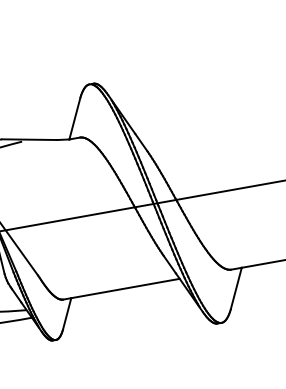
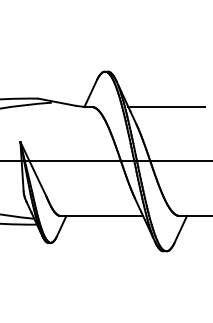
line: (185, 118) -> (166, 106), added

